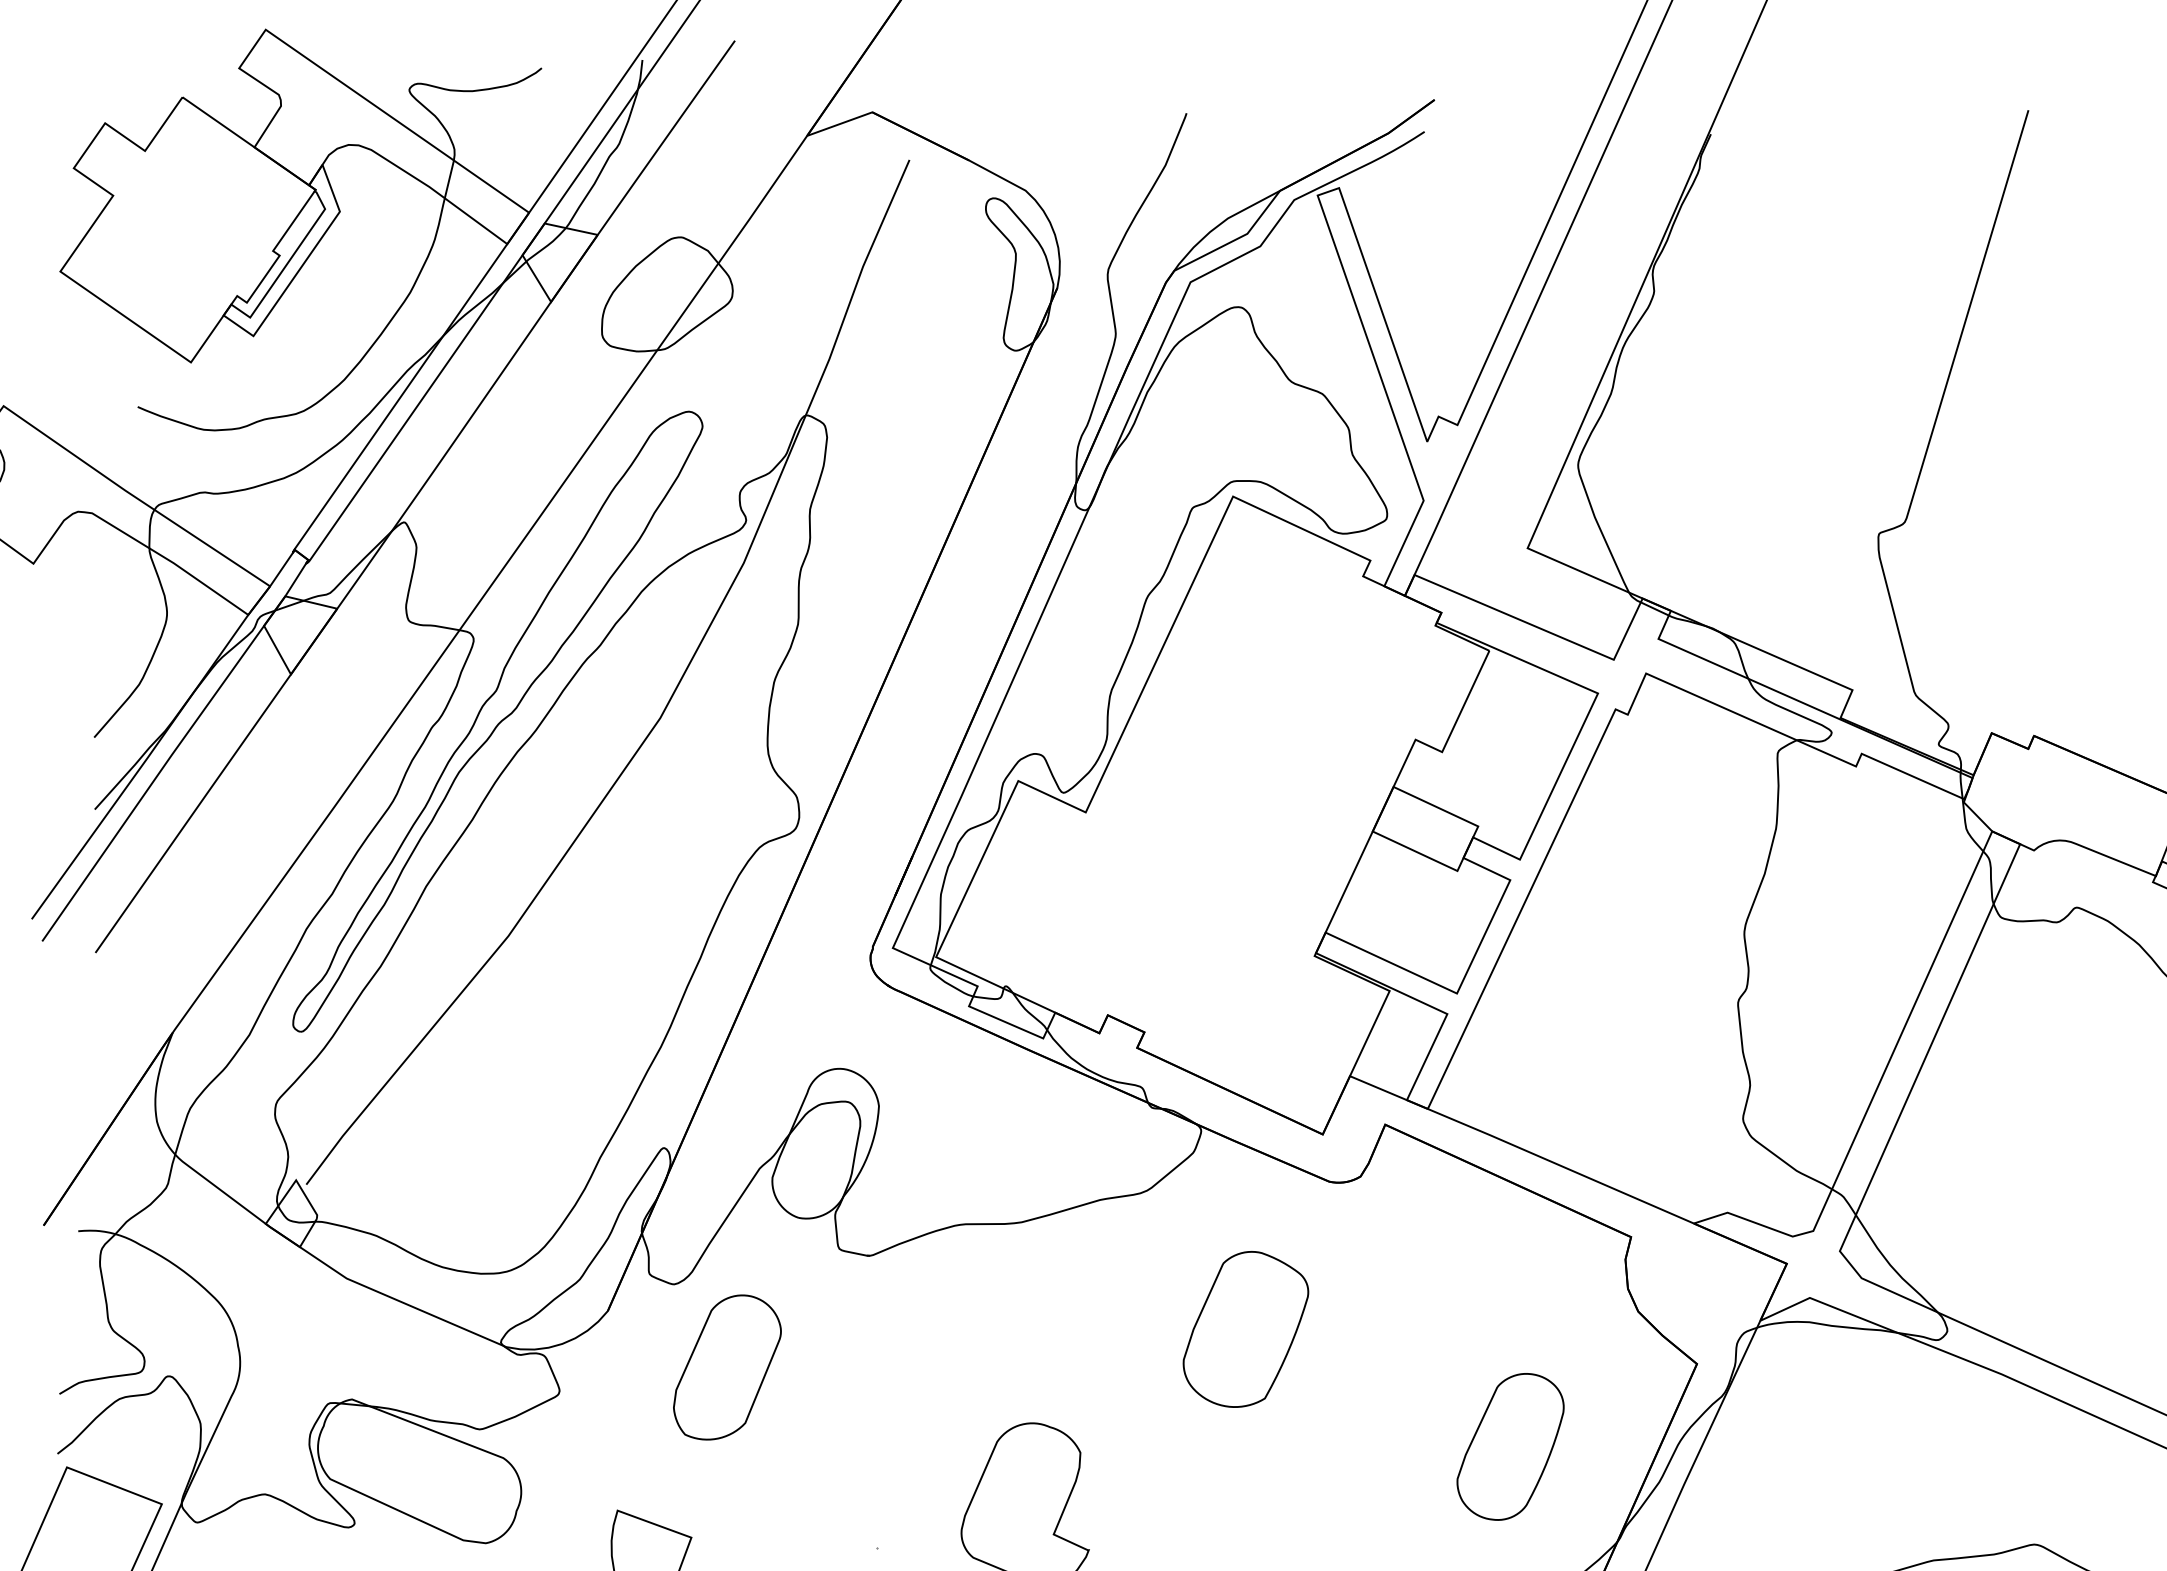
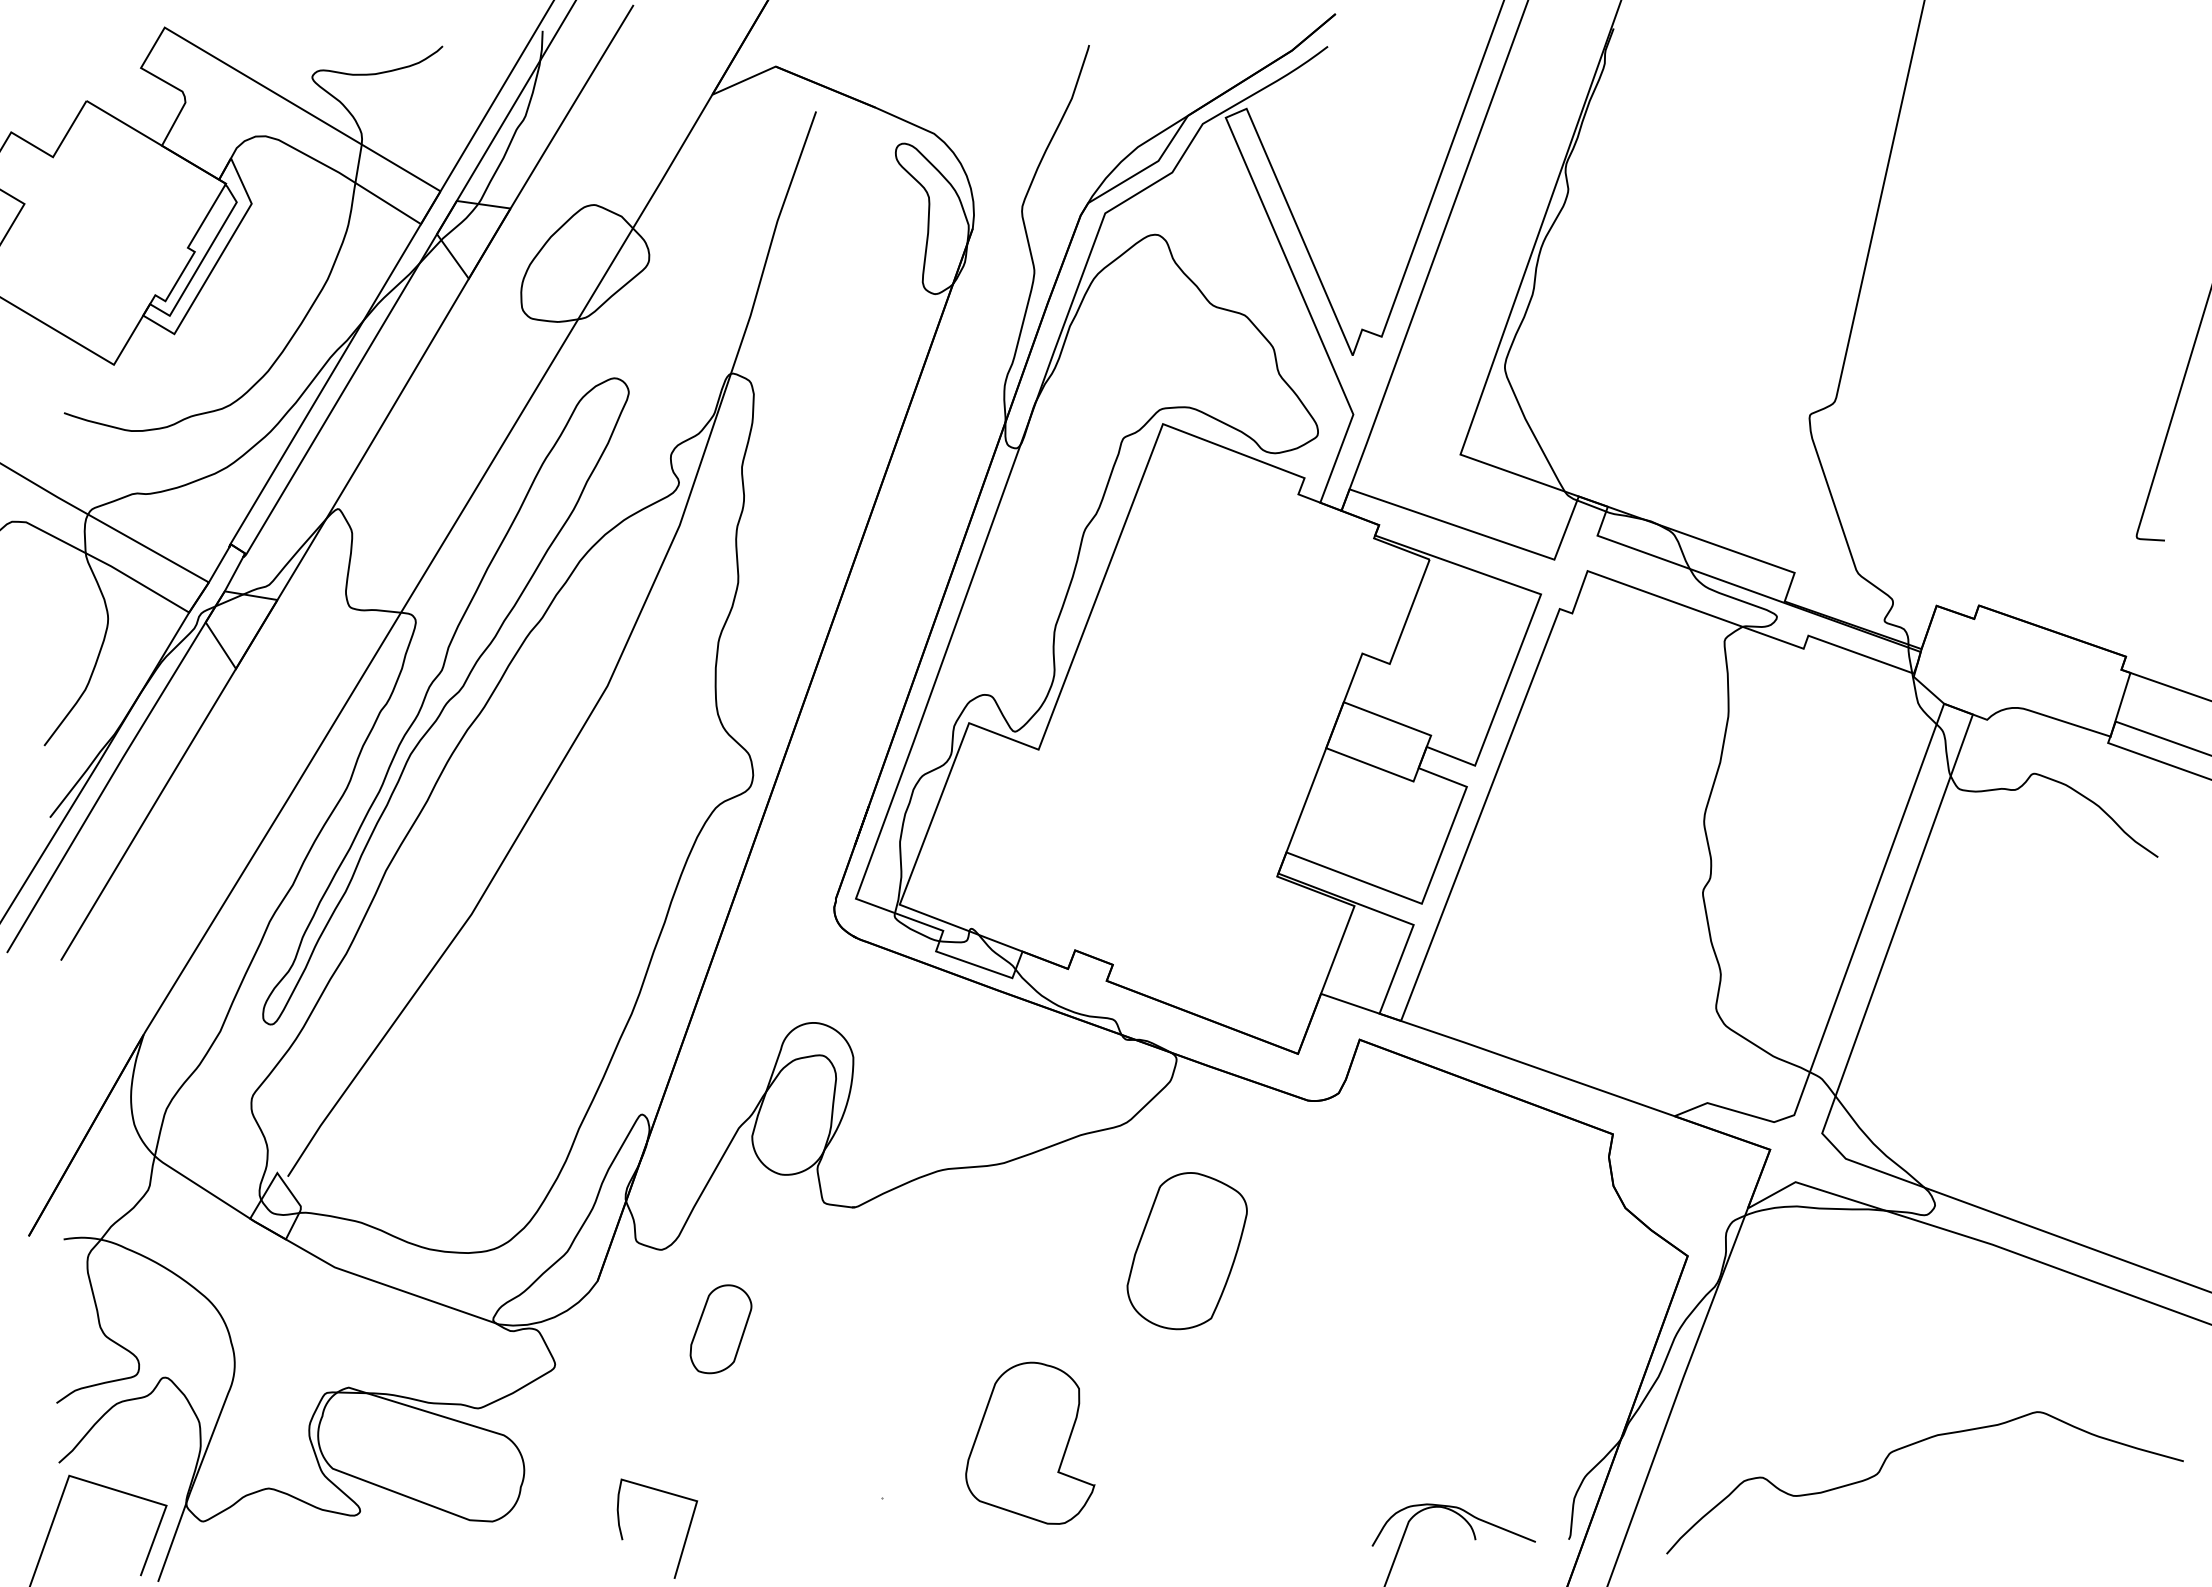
part: (1245, 1329) -> (1186, 1251), moved
part: (726, 1368) -> (720, 1329), size x0.6
part: (1510, 1446) -> (1507, 1351), removed

